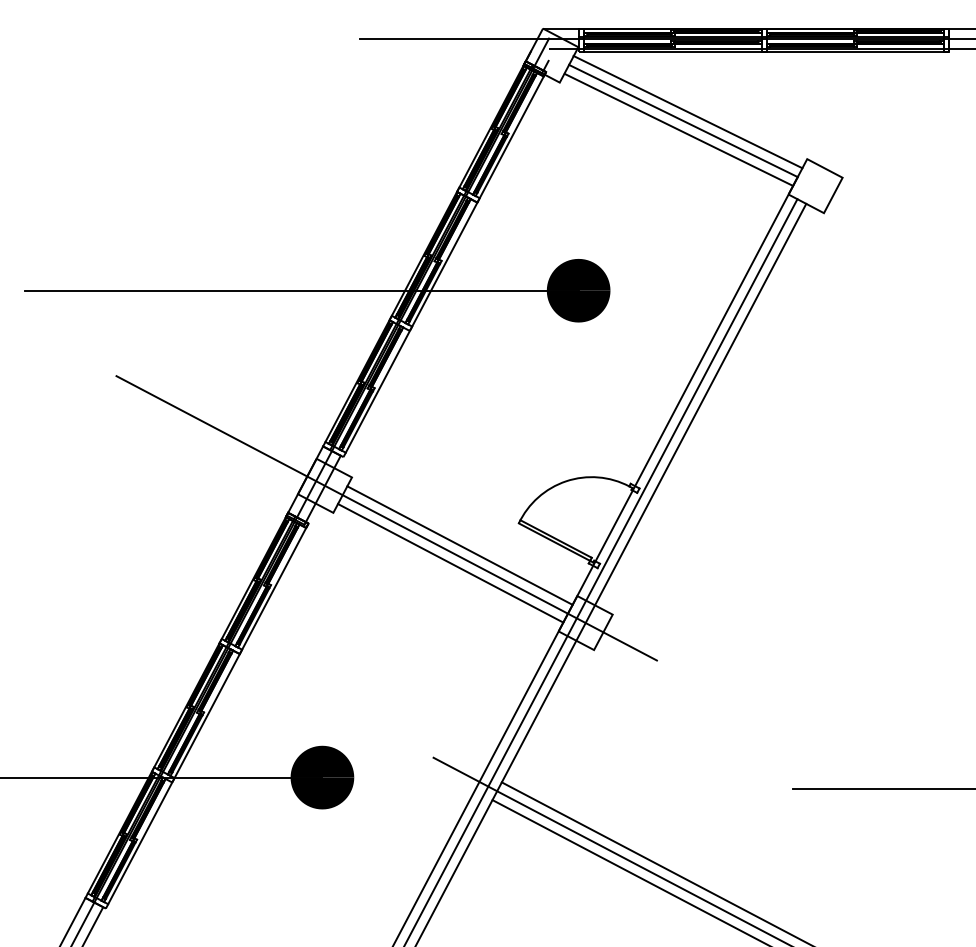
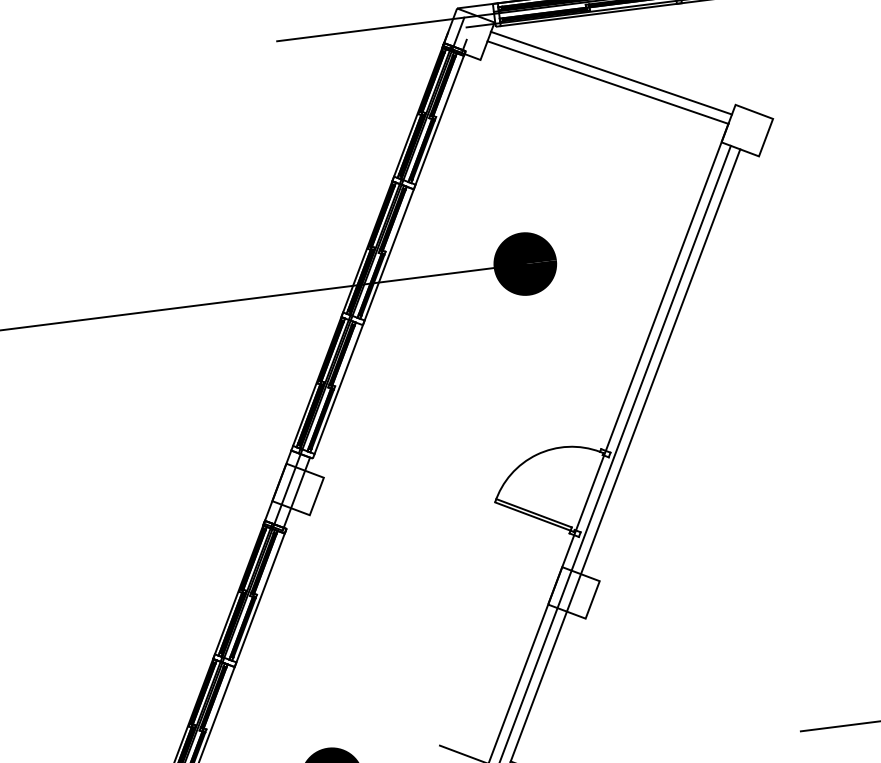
line: (678, 129) -> (604, 91), removed
line: (386, 518) -> (363, 514), removed
line: (459, 545) -> (439, 531), removed
line: (450, 563) -> (432, 550), removed

